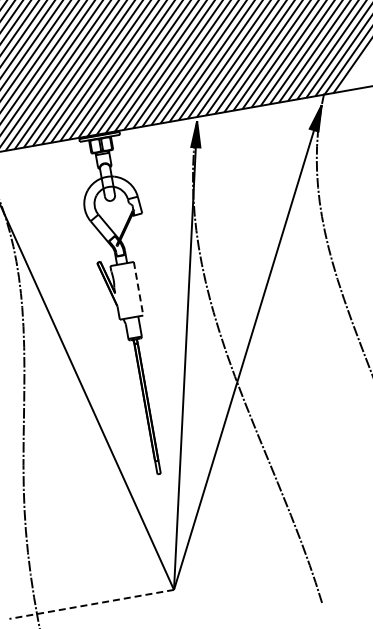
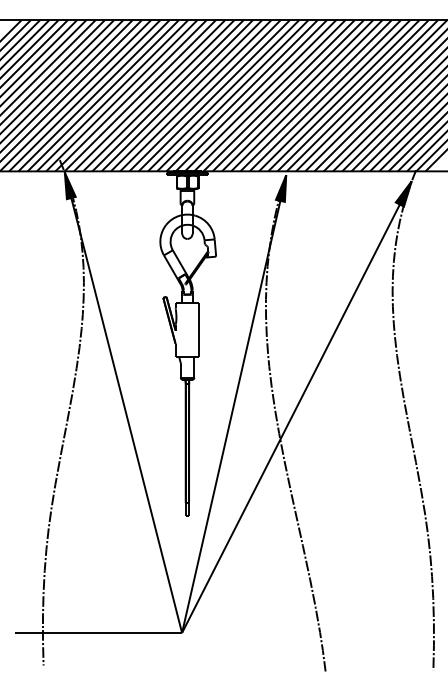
line: (138, 289) -> (199, 330), dashed -> solid
line: (91, 603) -> (98, 632), dashed -> solid

